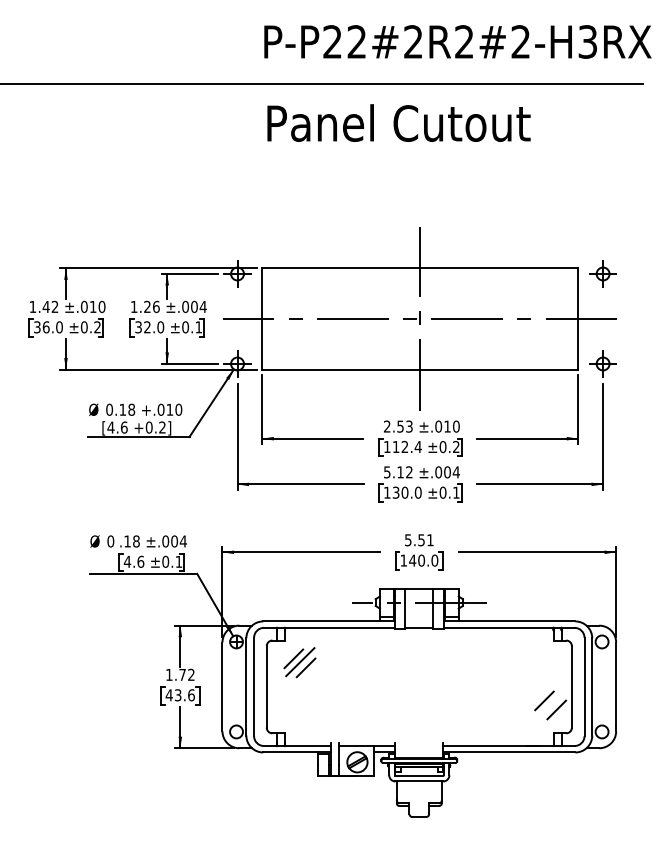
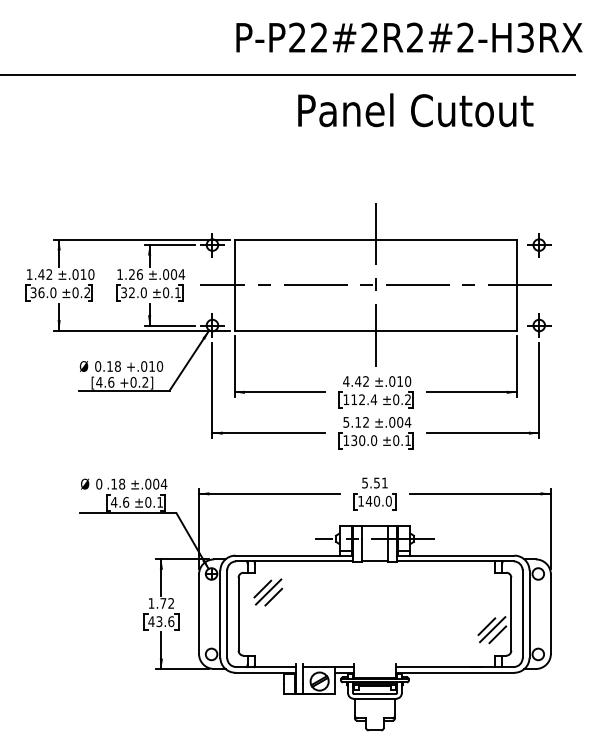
text: (398, 123) -> (415, 110), moved
text: (397, 426) -> (355, 381), 2.53 -> 4.42
line: (550, 704) -> (492, 629), added

